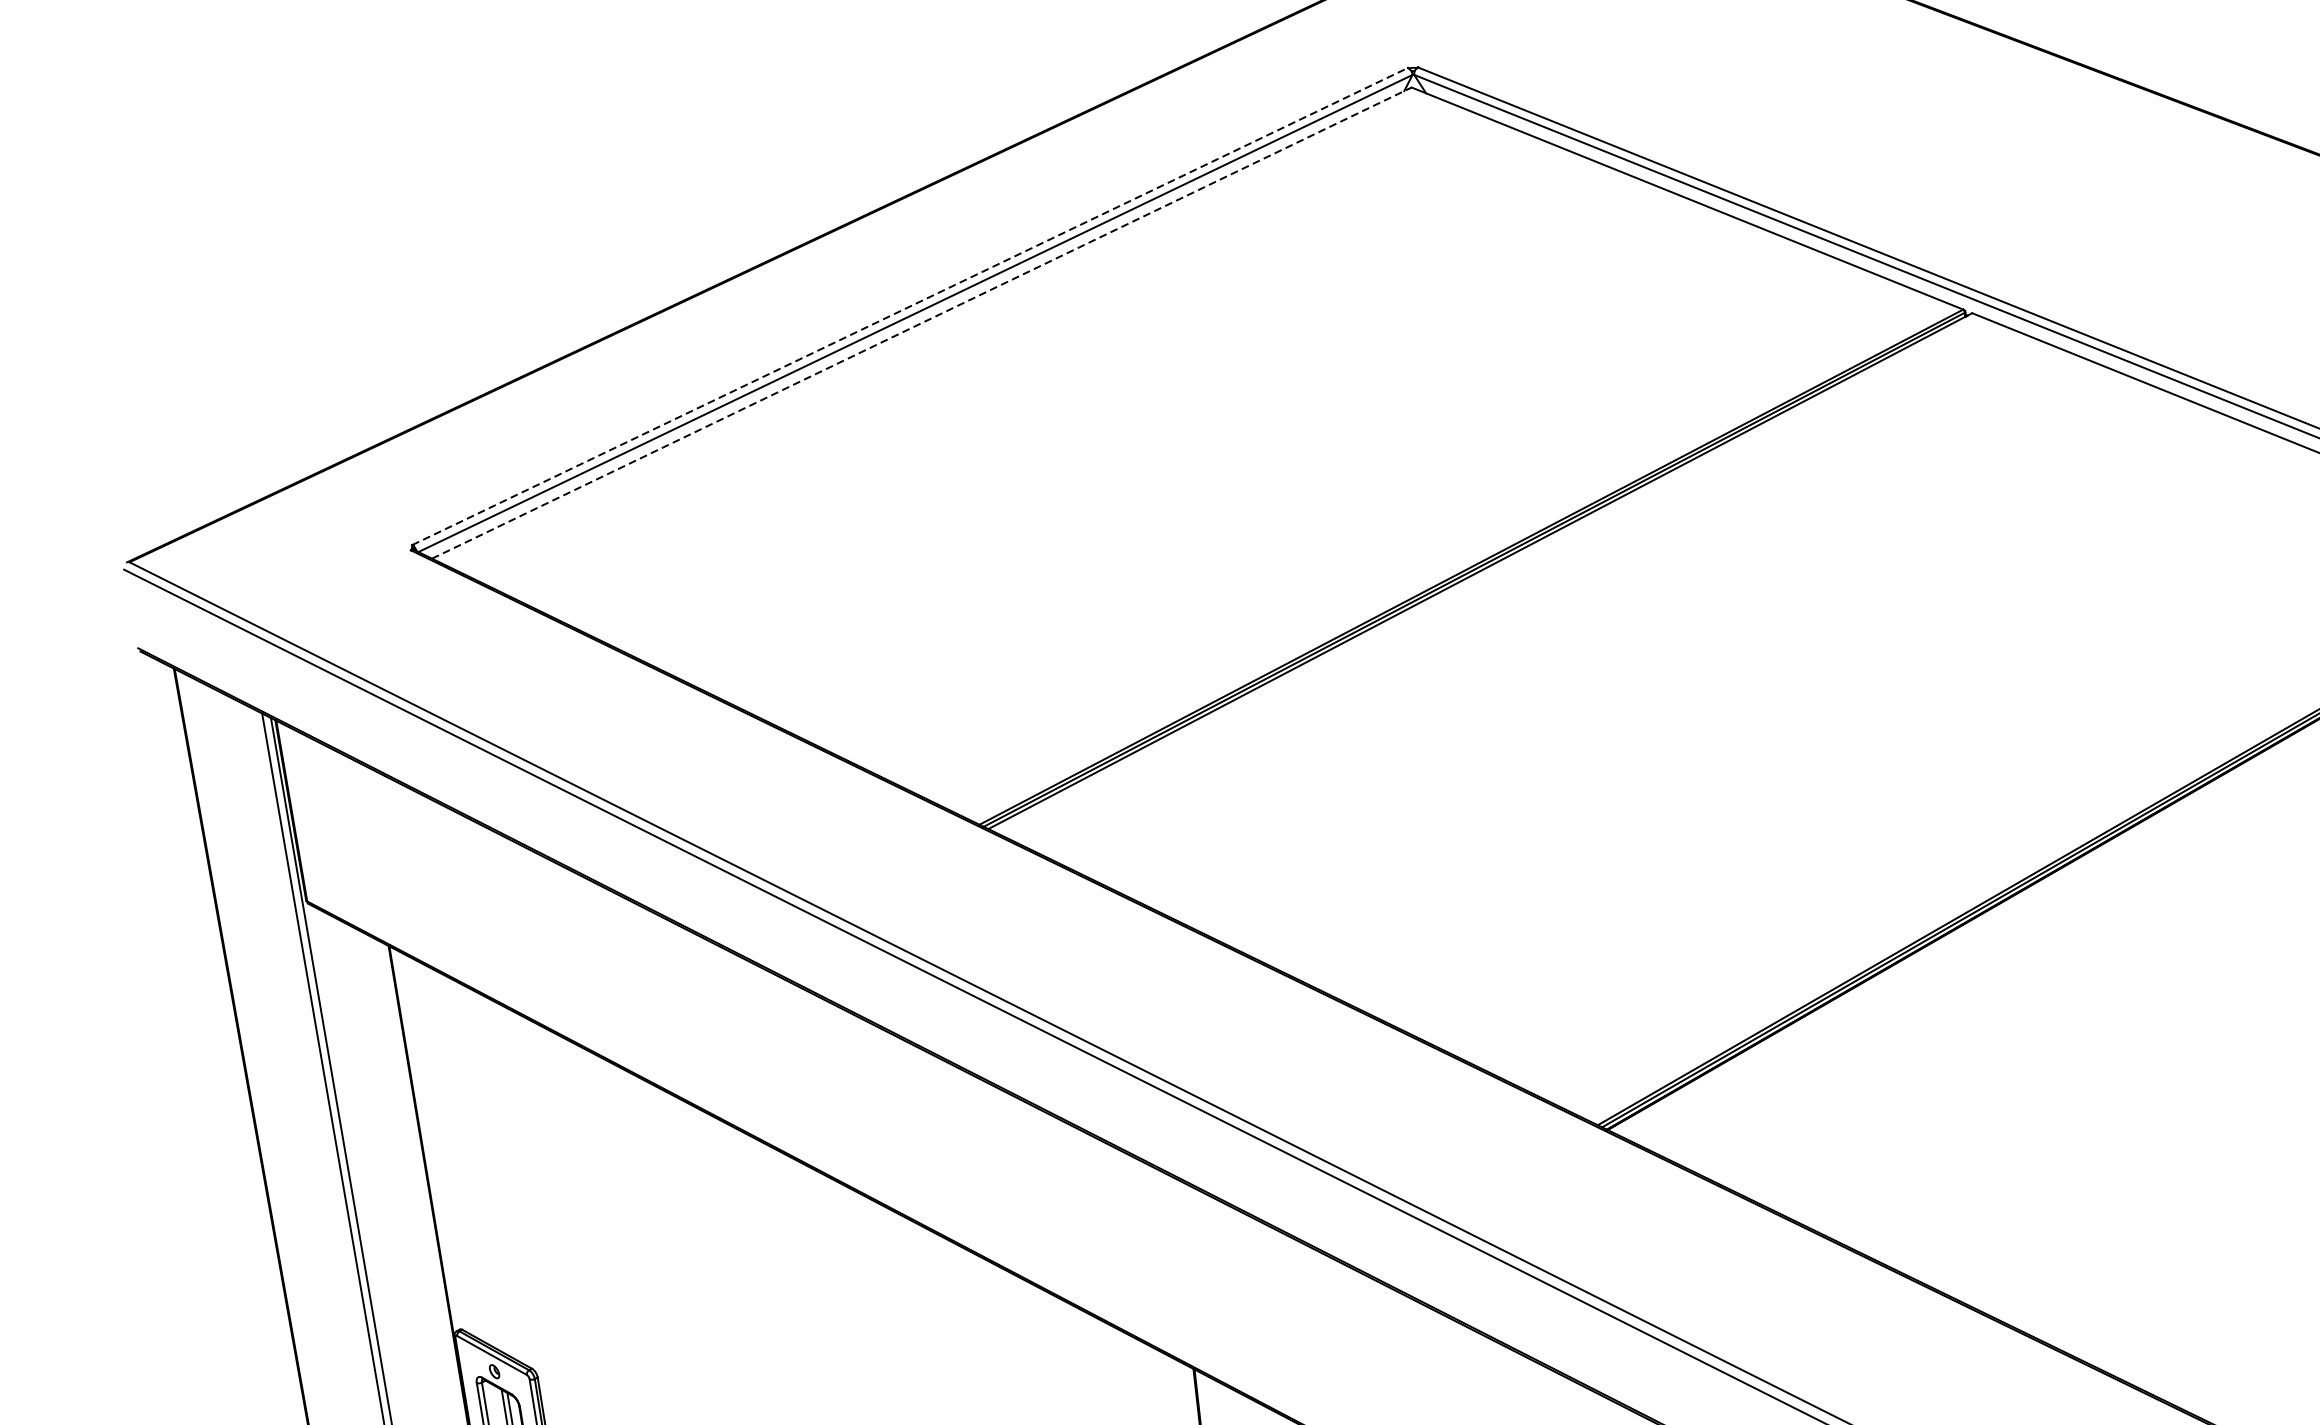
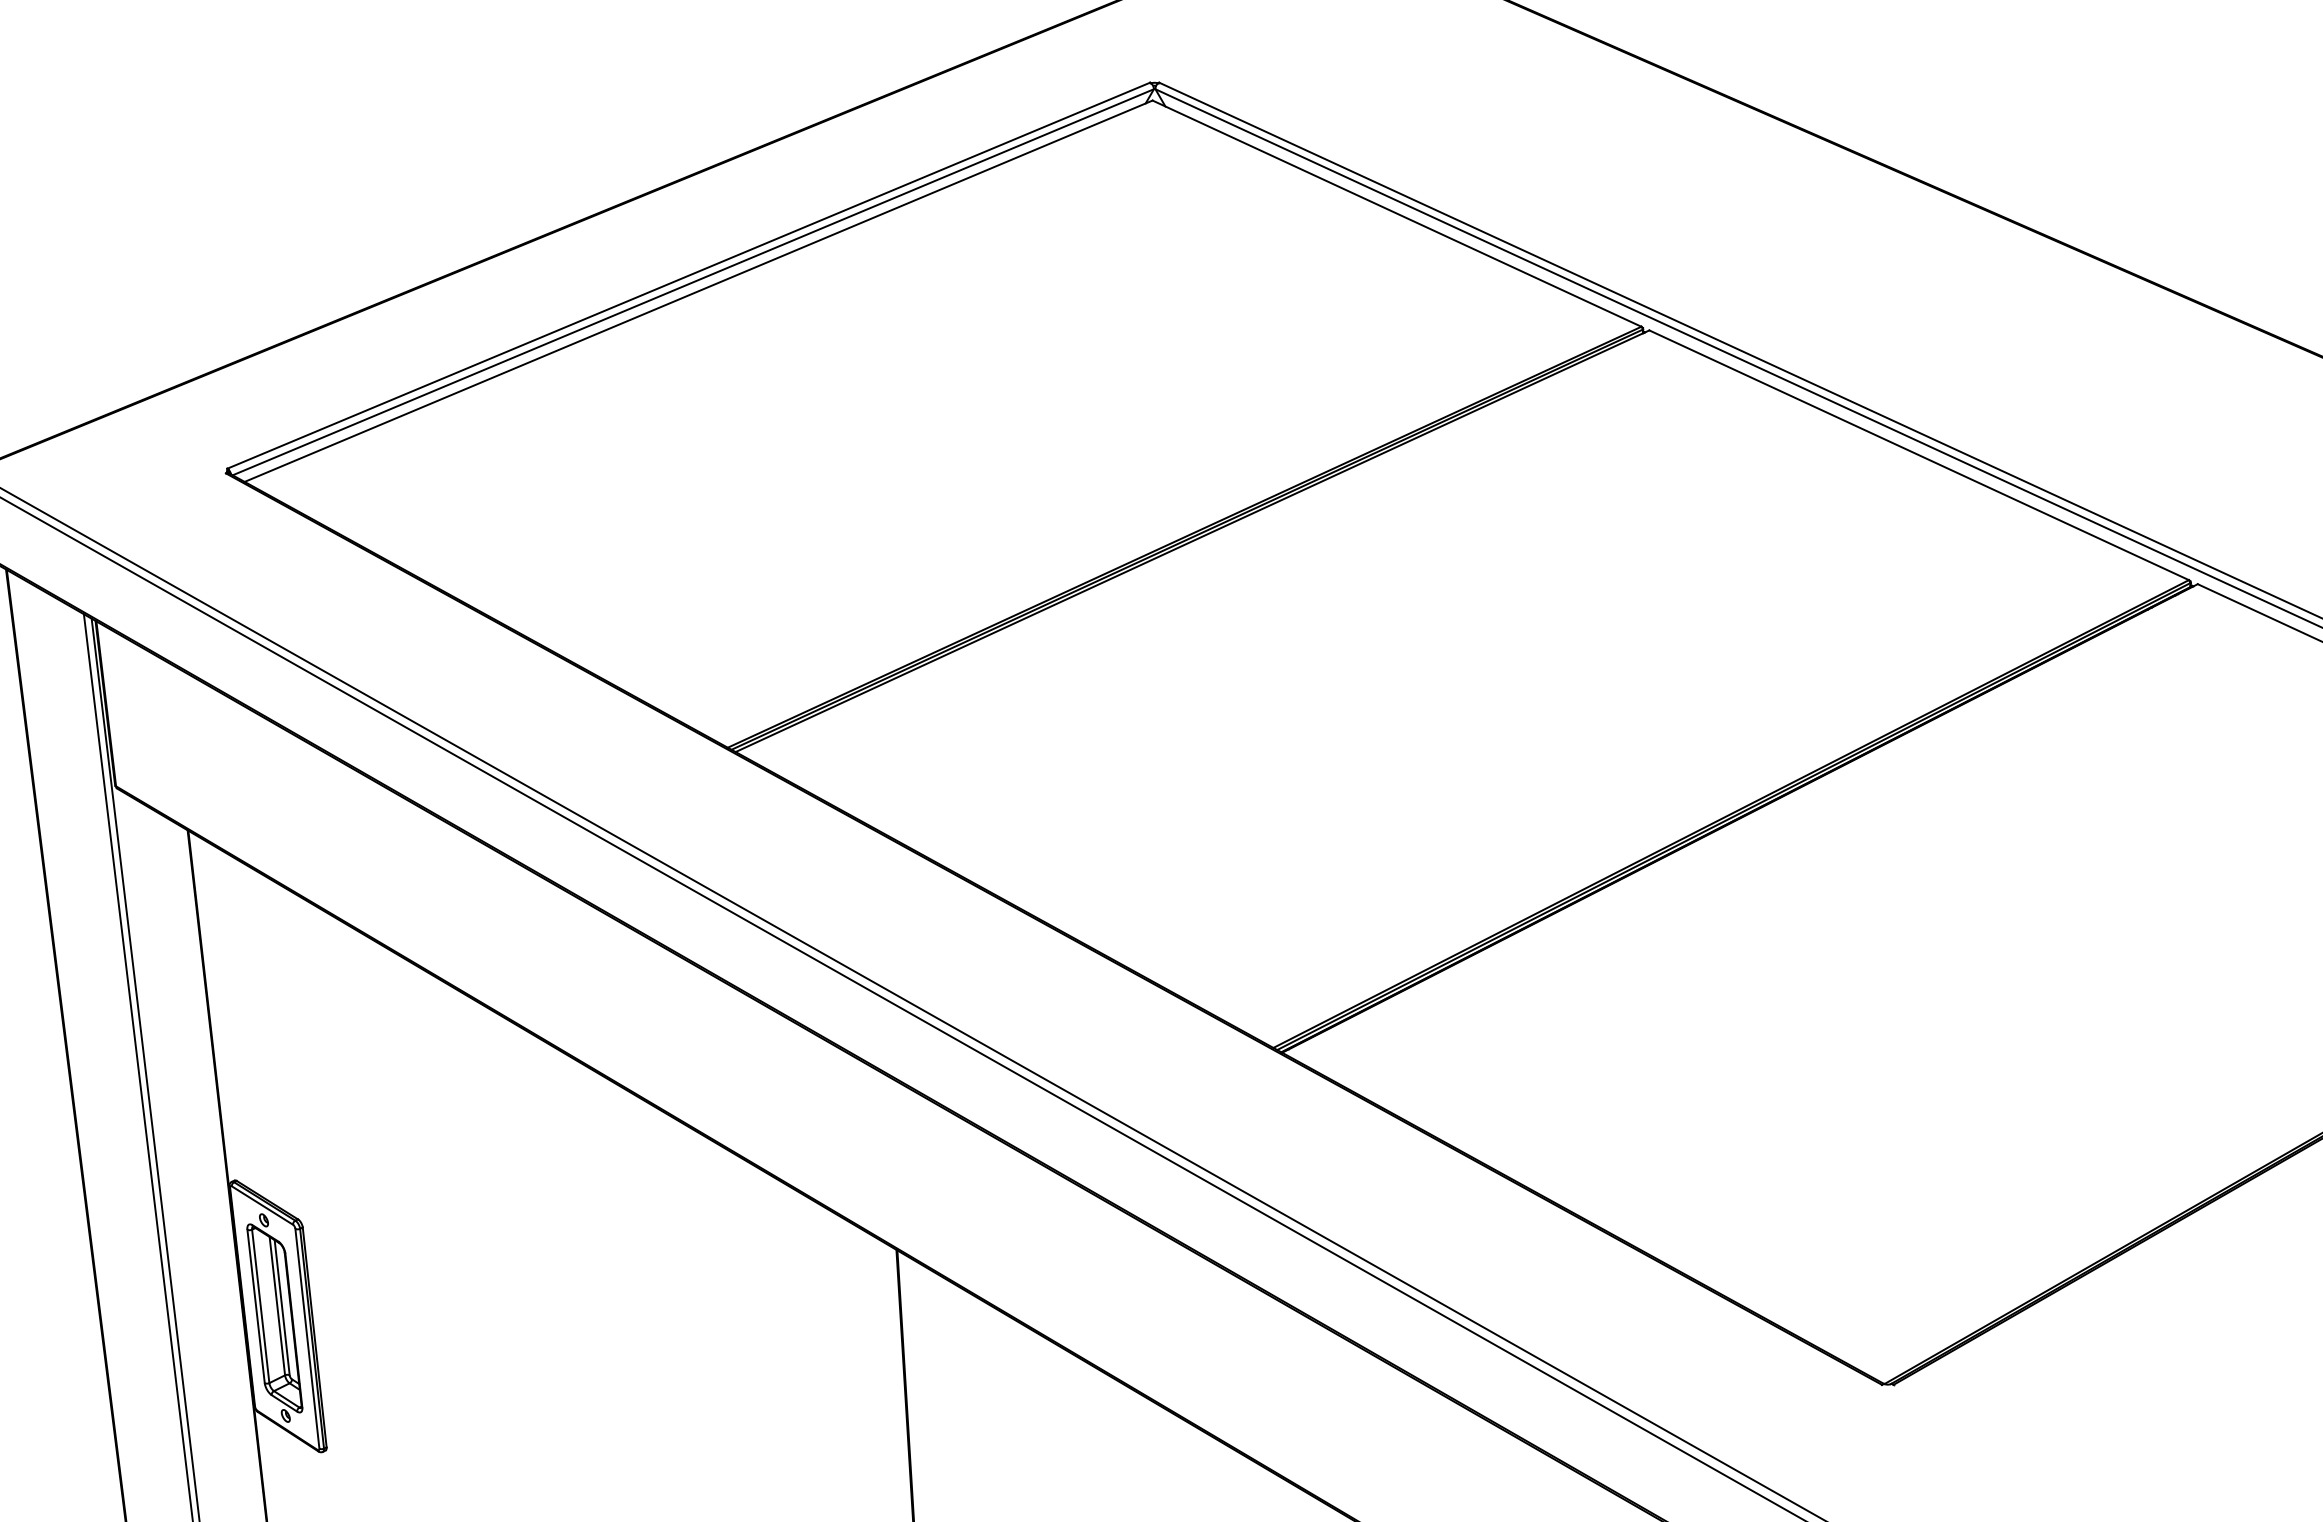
line: (910, 306) -> (689, 275), dashed -> solid
line: (922, 323) -> (699, 291), dashed -> solid

